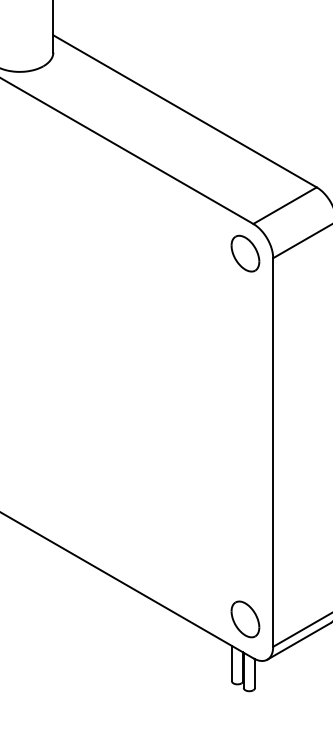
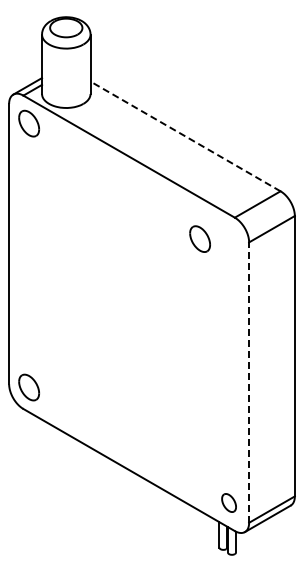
line: (184, 111) -> (185, 136), solid -> dashed
part: (244, 252) -> (199, 238), moved
line: (273, 452) -> (249, 382), solid -> dashed
part: (244, 618) -> (228, 502), size x0.7

